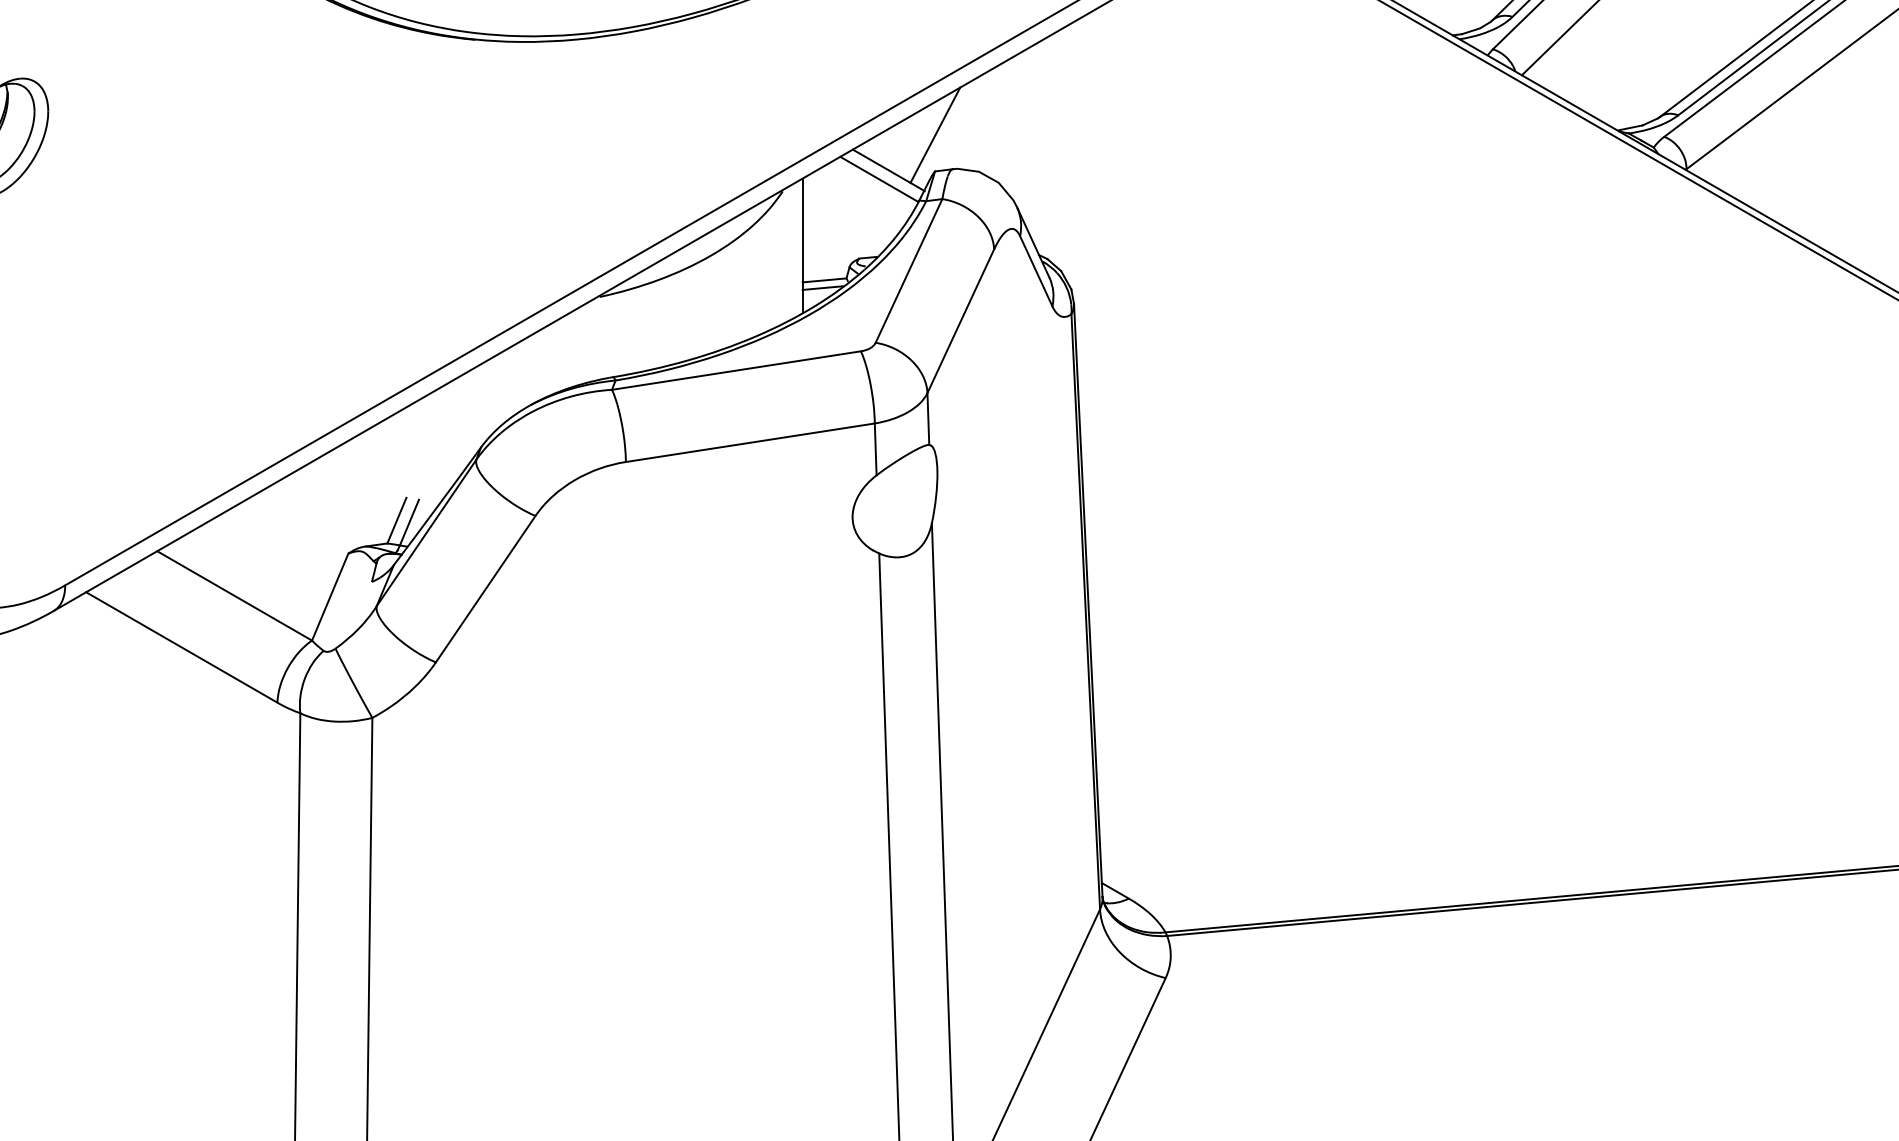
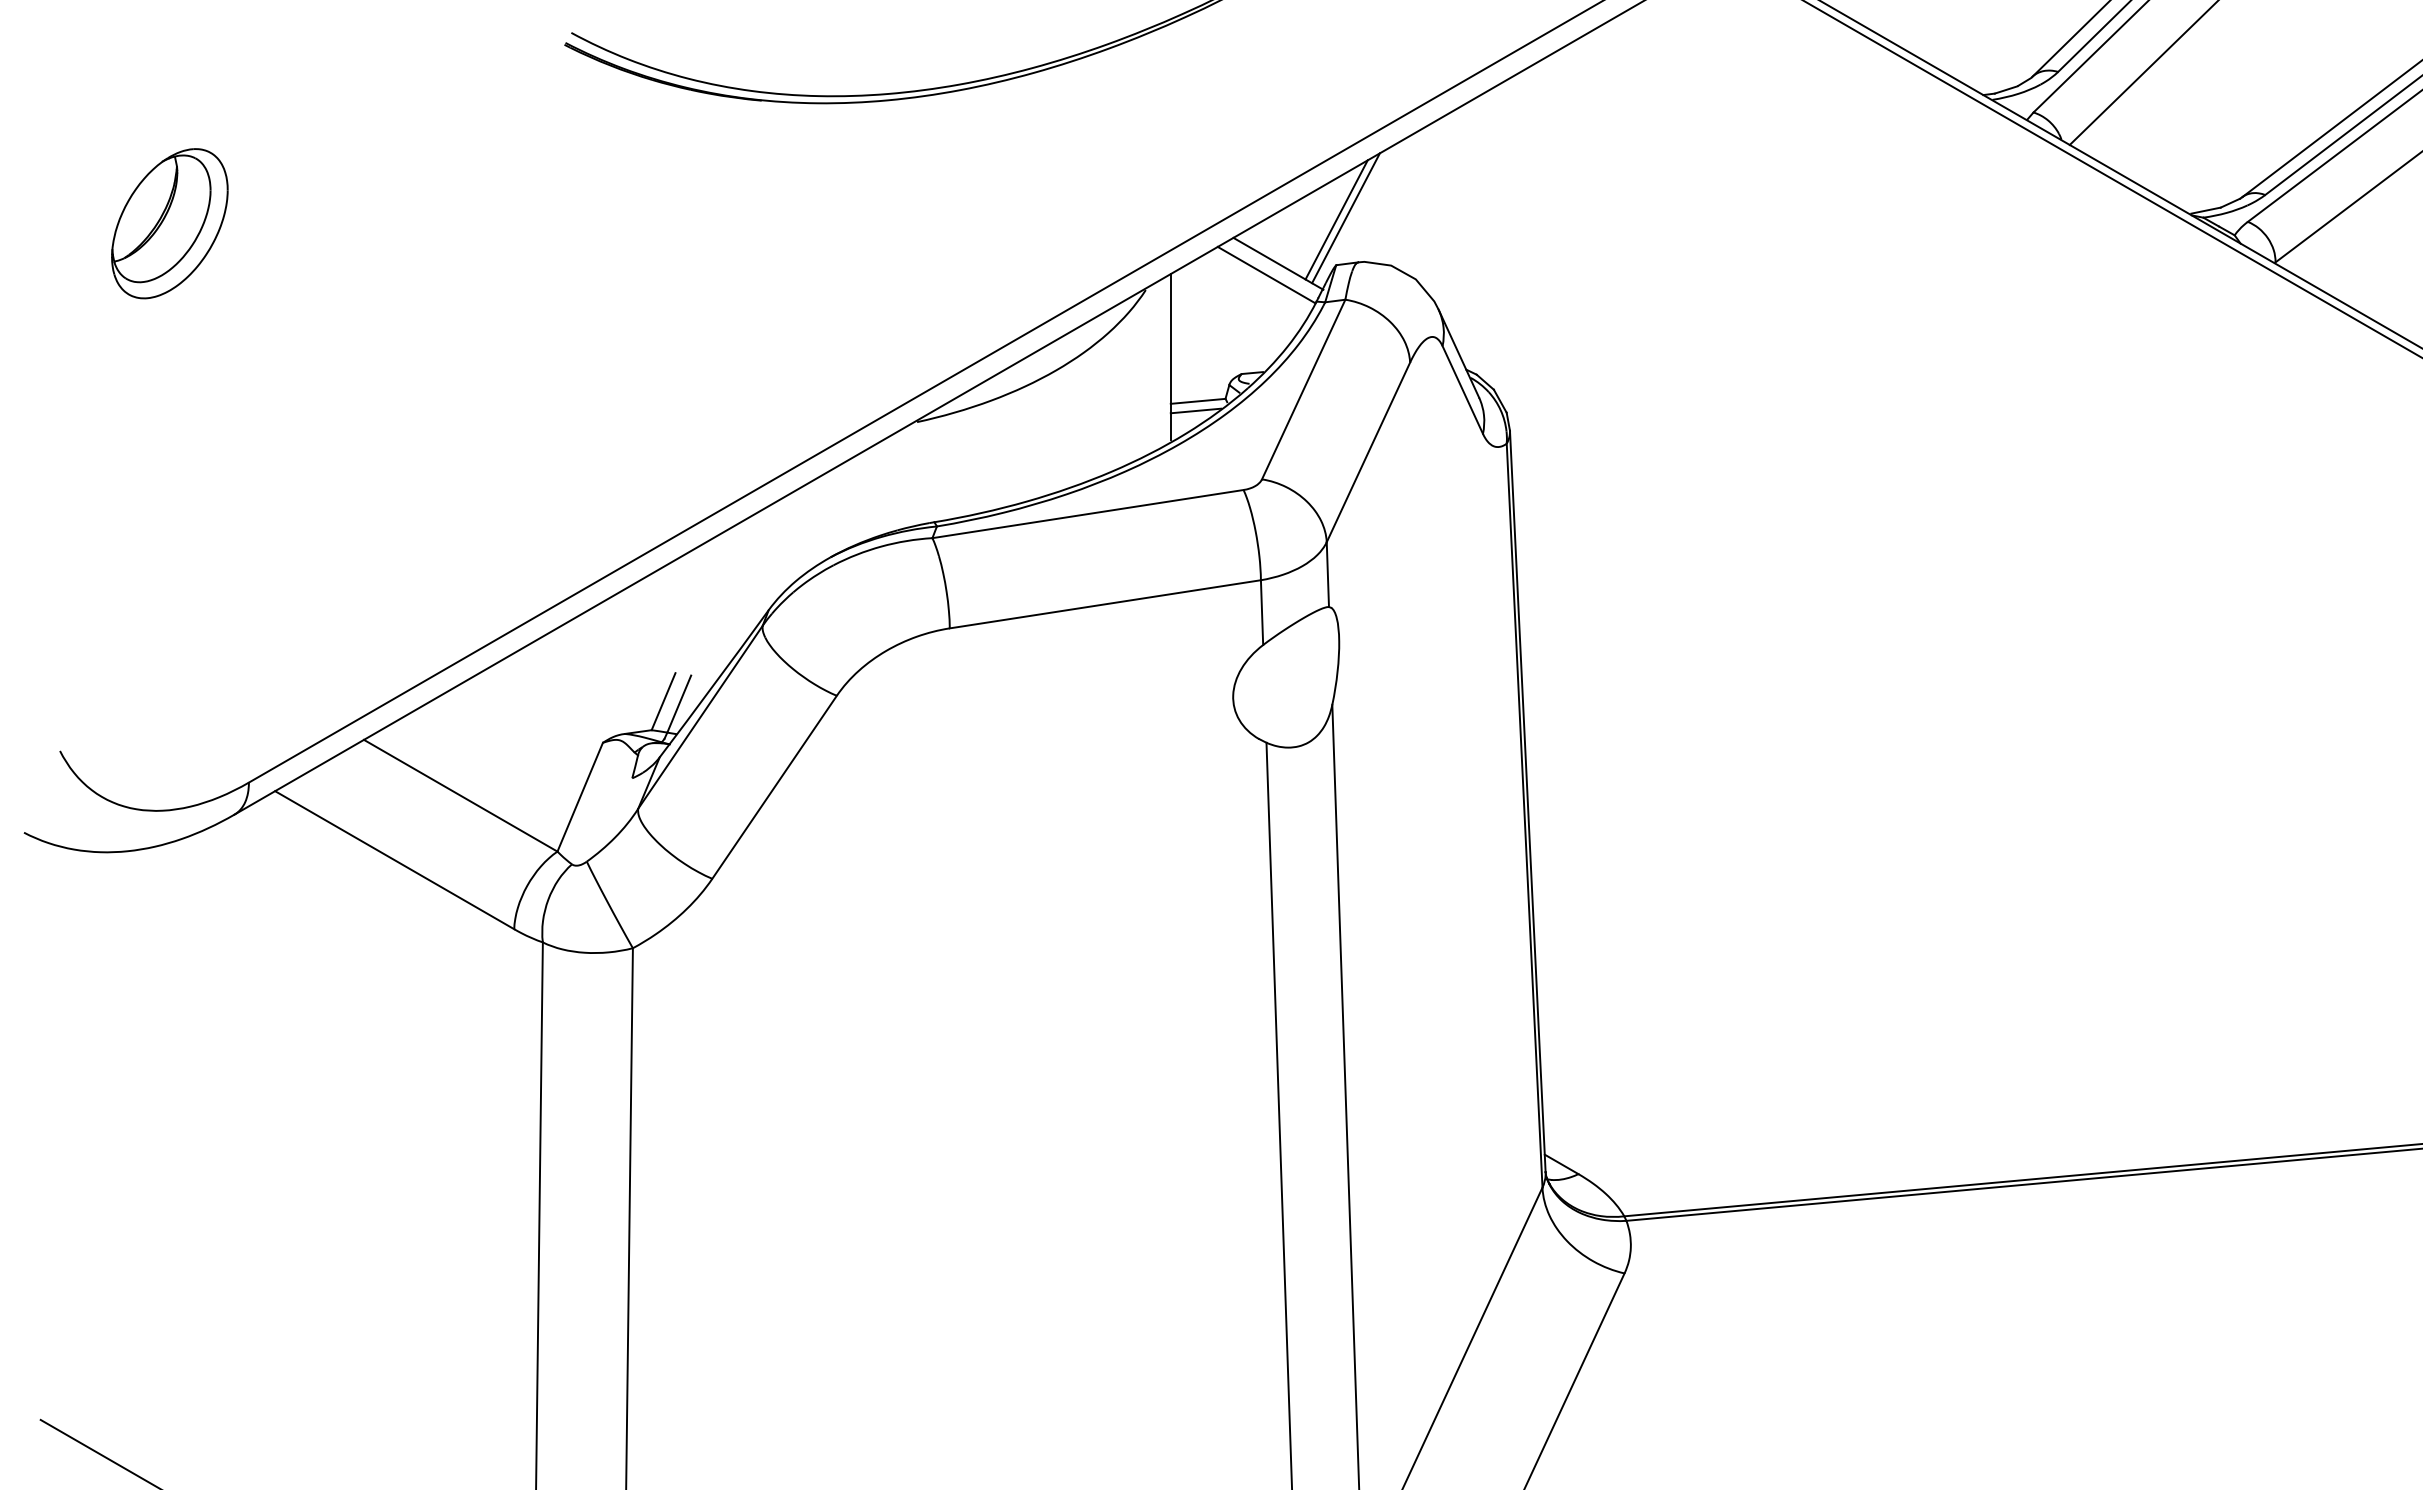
line: (942, 134) -> (1345, 218), added

